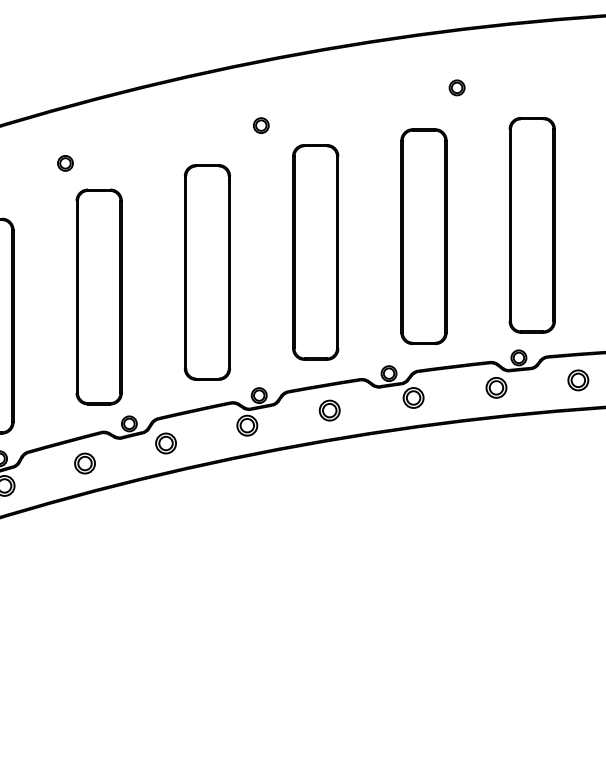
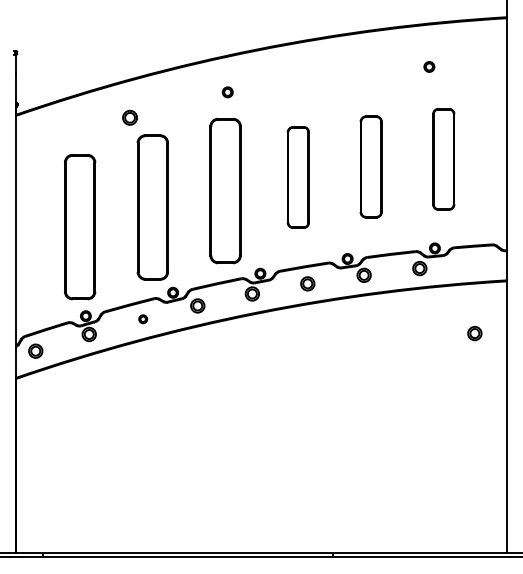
part: (457, 87) -> (429, 66), moved
part: (260, 125) -> (227, 92), moved
part: (65, 163) -> (130, 117), size x1.4
part: (531, 225) -> (443, 159), size x0.7
part: (424, 235) -> (371, 166), size x0.7
part: (315, 252) -> (298, 177), size x0.7
part: (577, 380) -> (474, 333), moved
part: (83, 462) -> (142, 318), size x0.6

